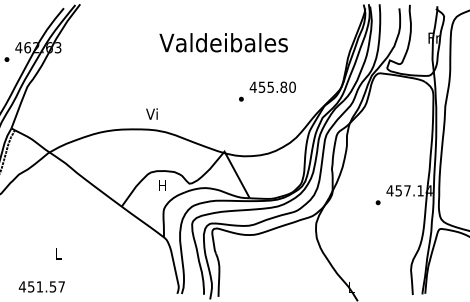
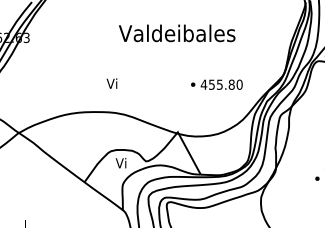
text: (272, 86) -> (221, 84), moved
text: (151, 113) -> (111, 83), moved
text: (161, 185) -> (120, 163), H -> Vi

